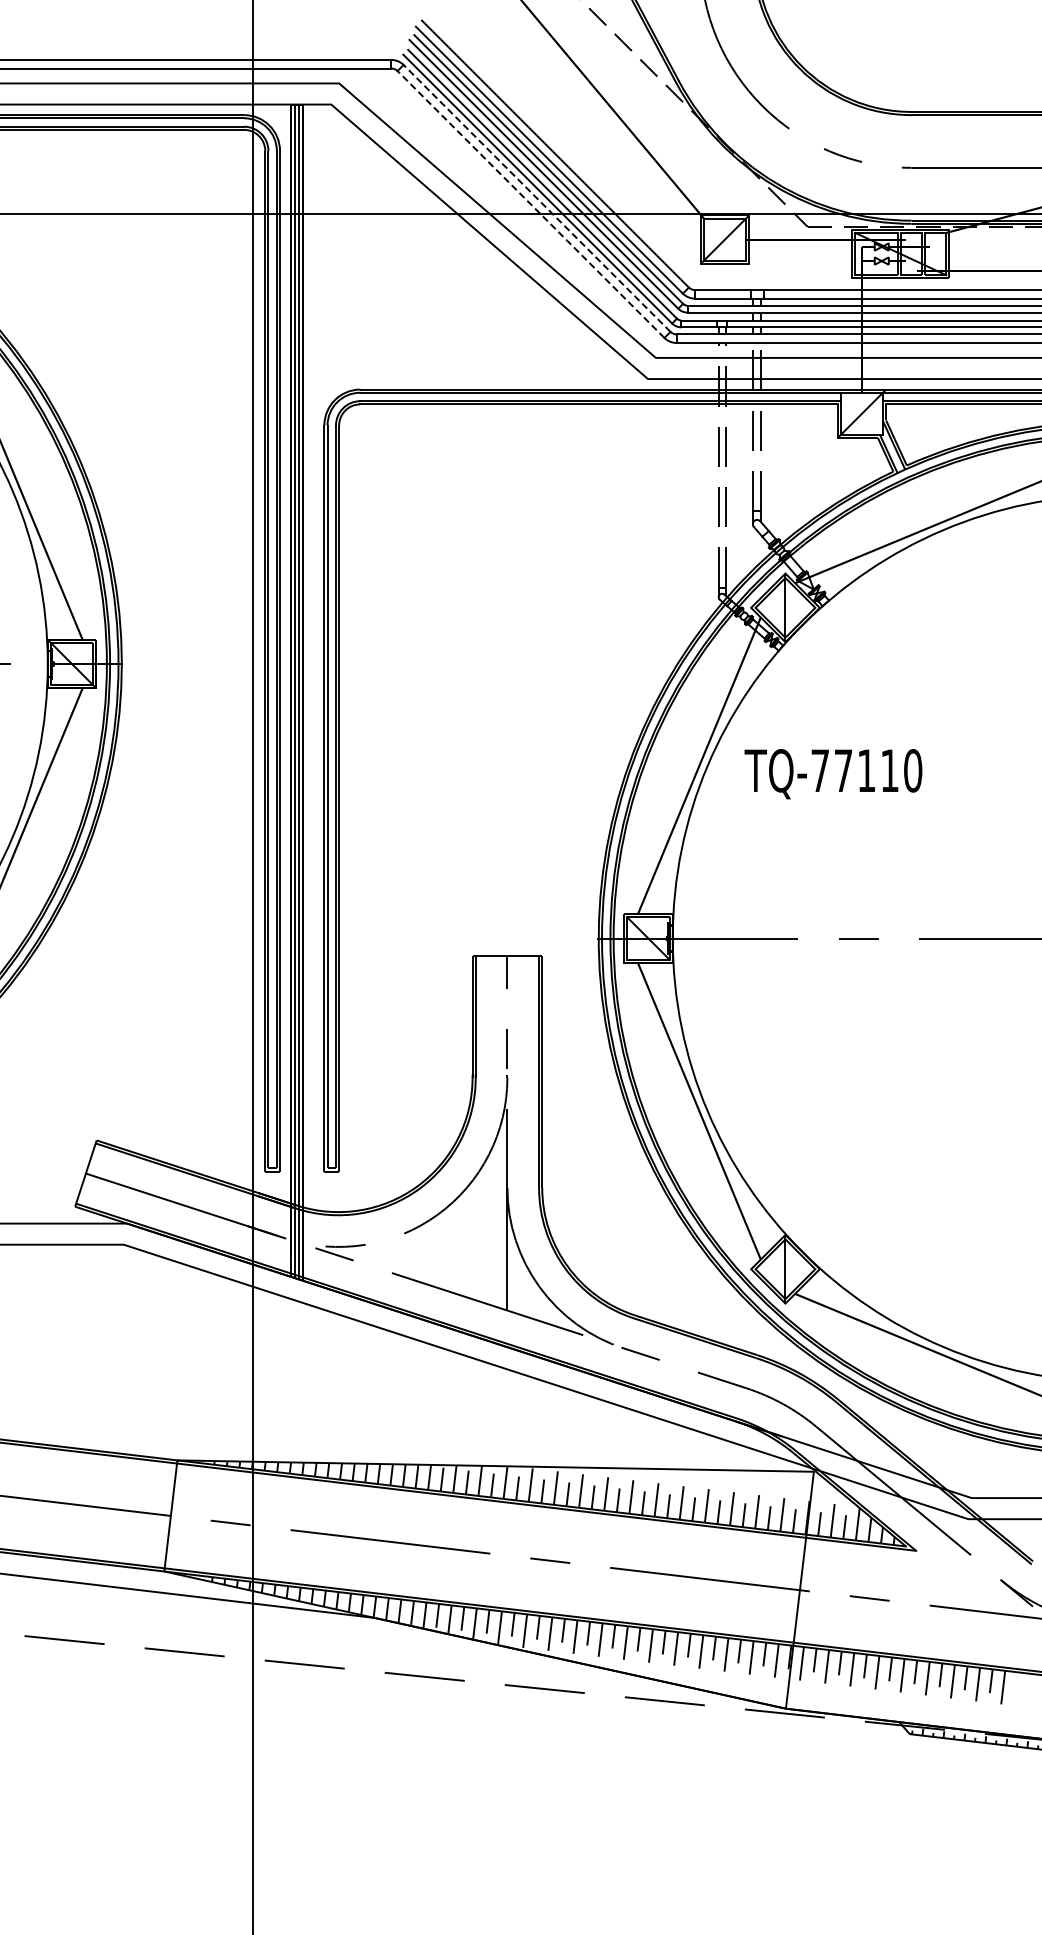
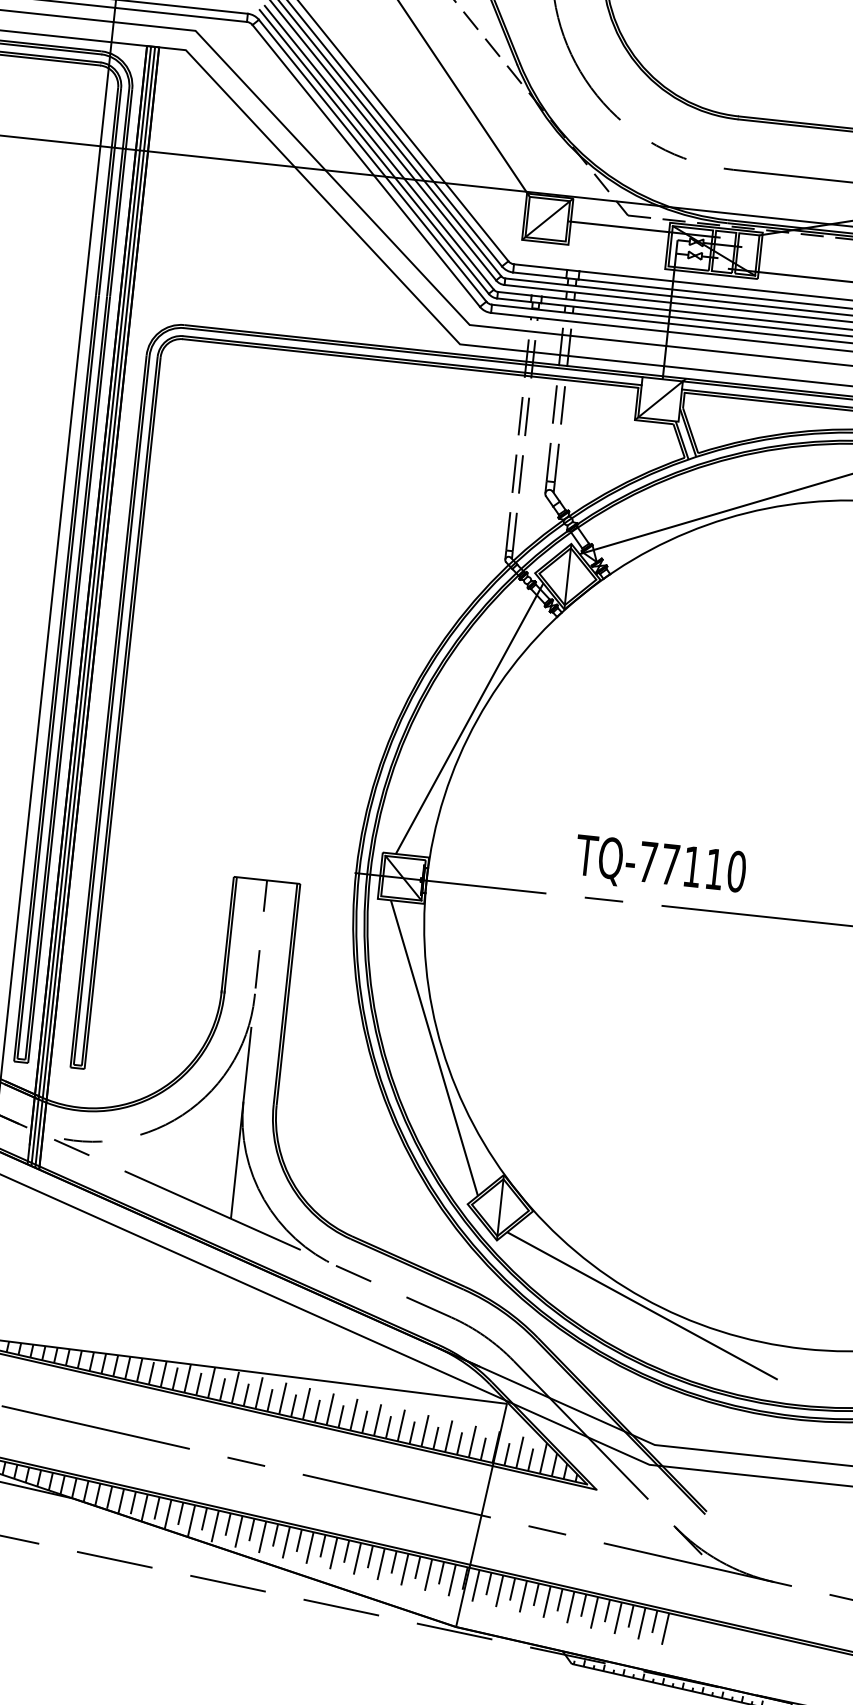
line: (537, 198) -> (373, 160), dashed -> solid
line: (531, 204) -> (366, 165), dashed -> solid
text: (833, 774) -> (660, 867), moved

